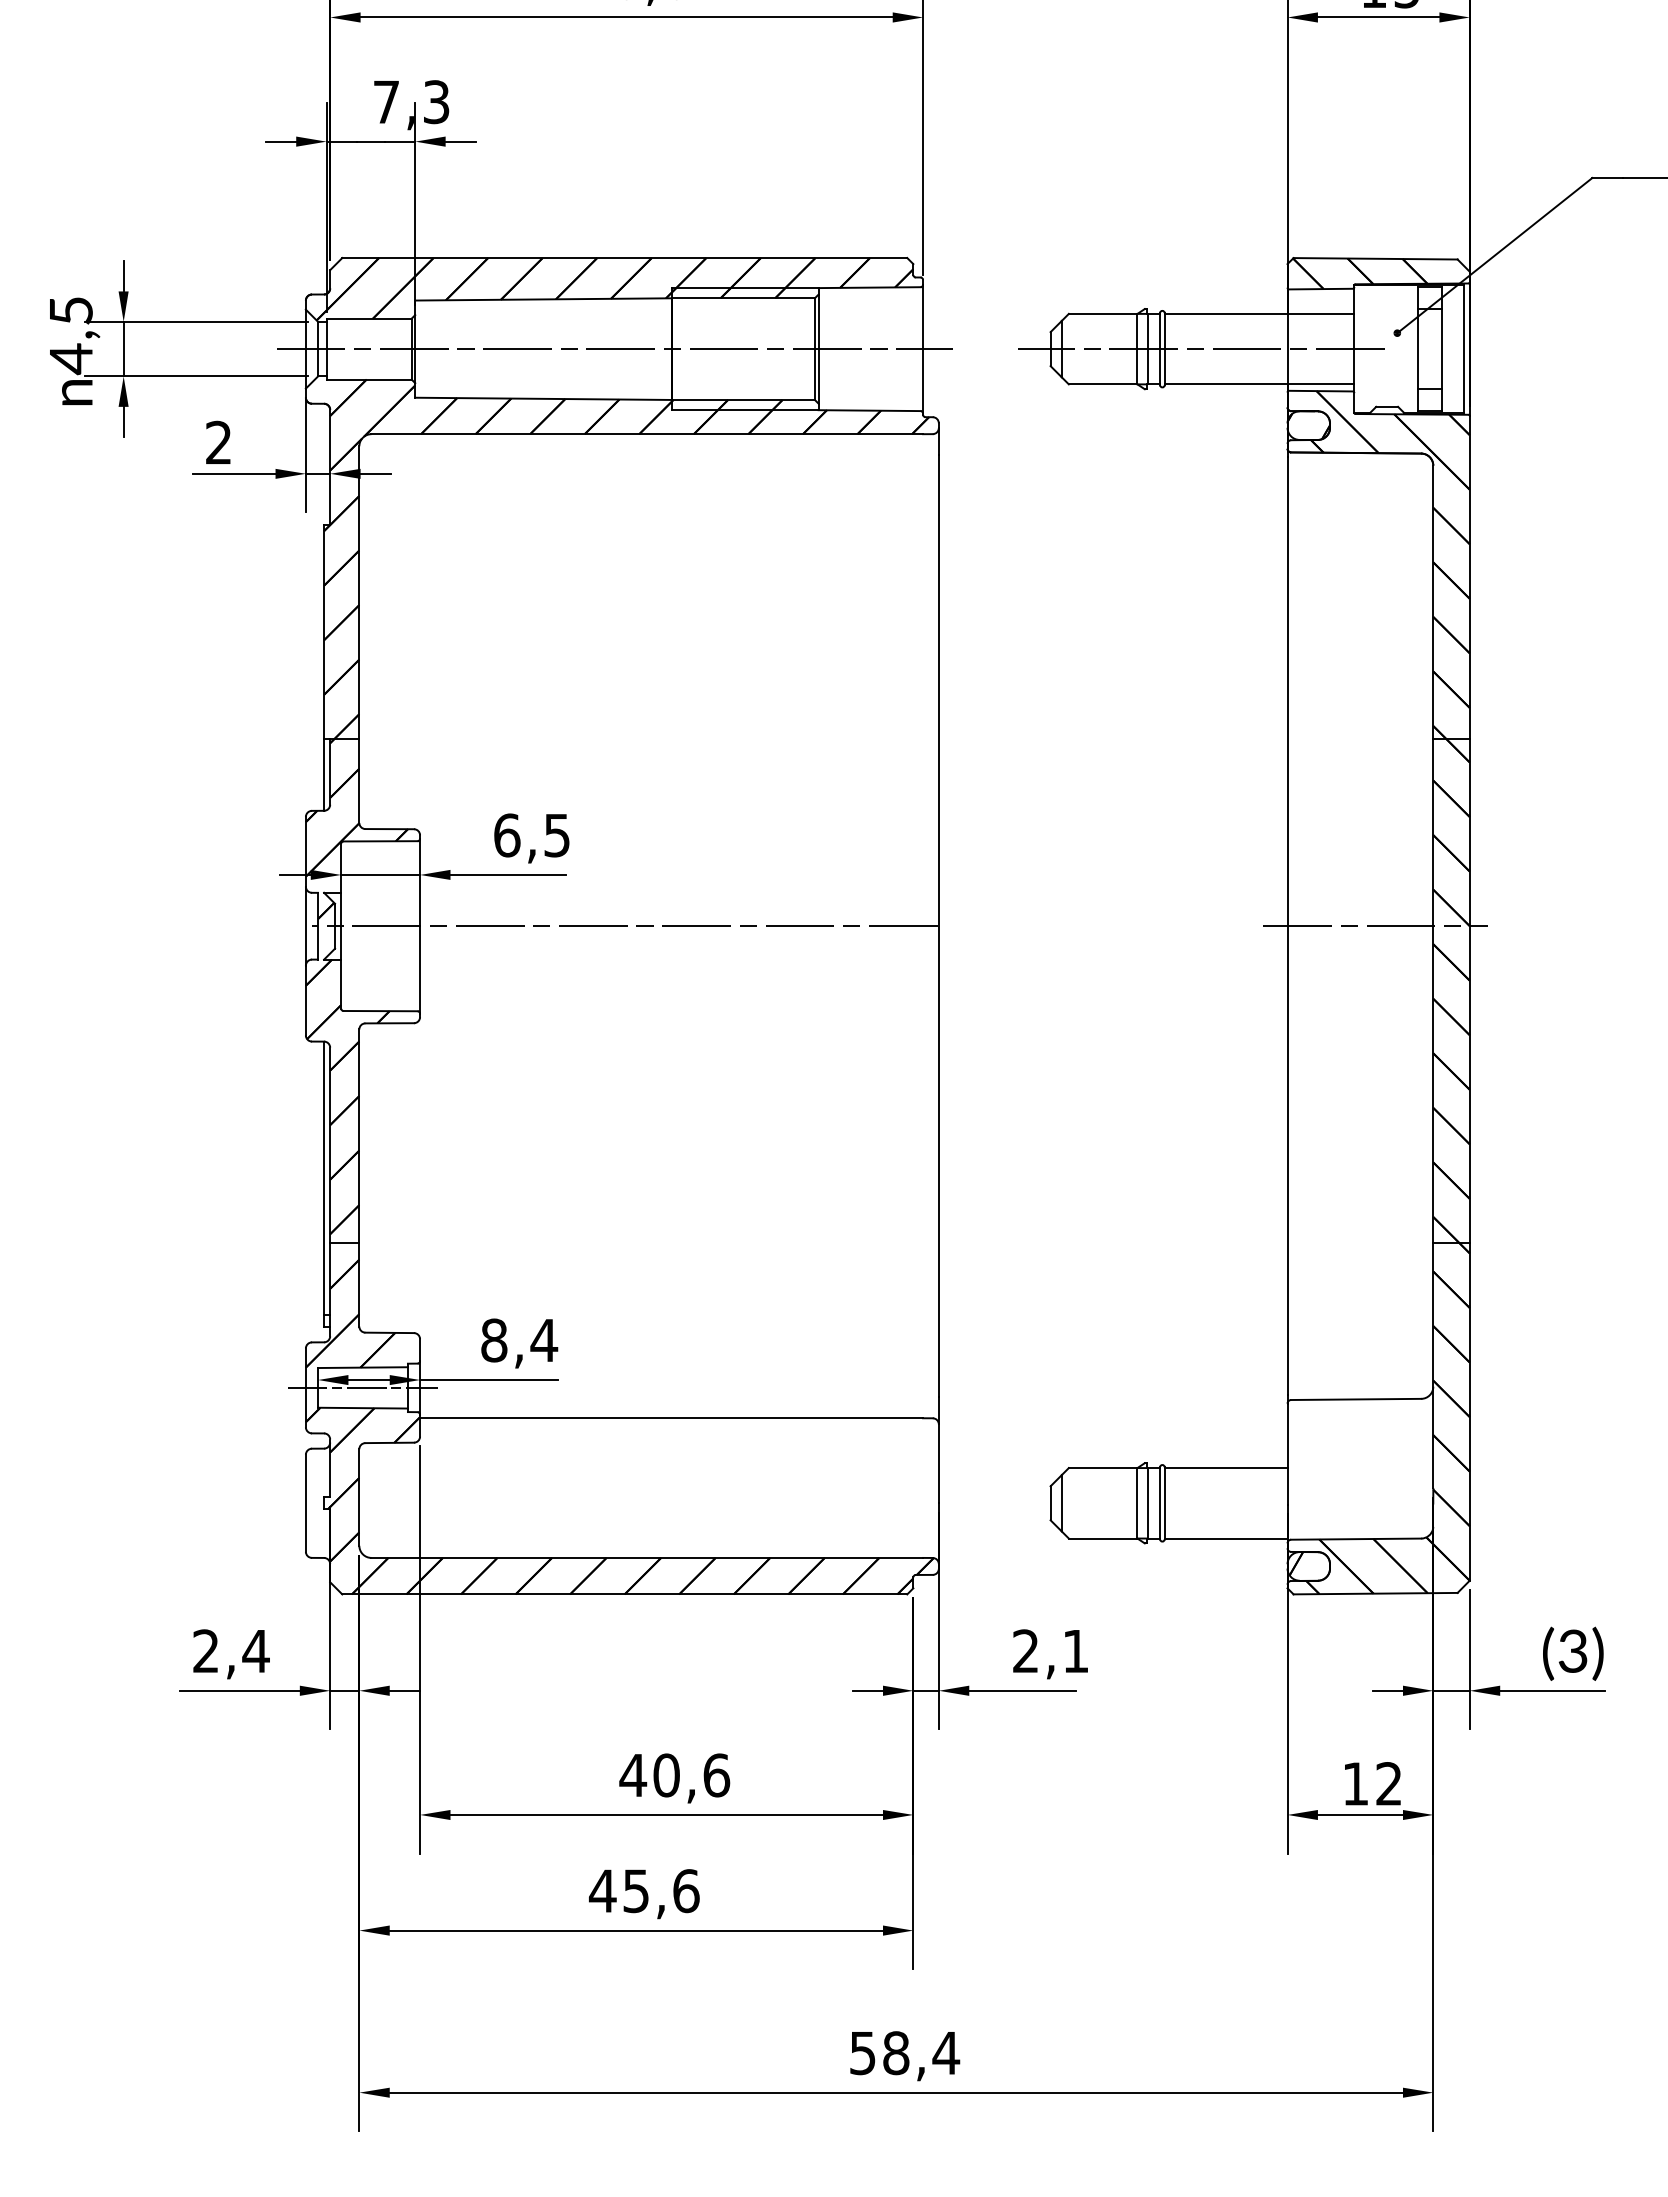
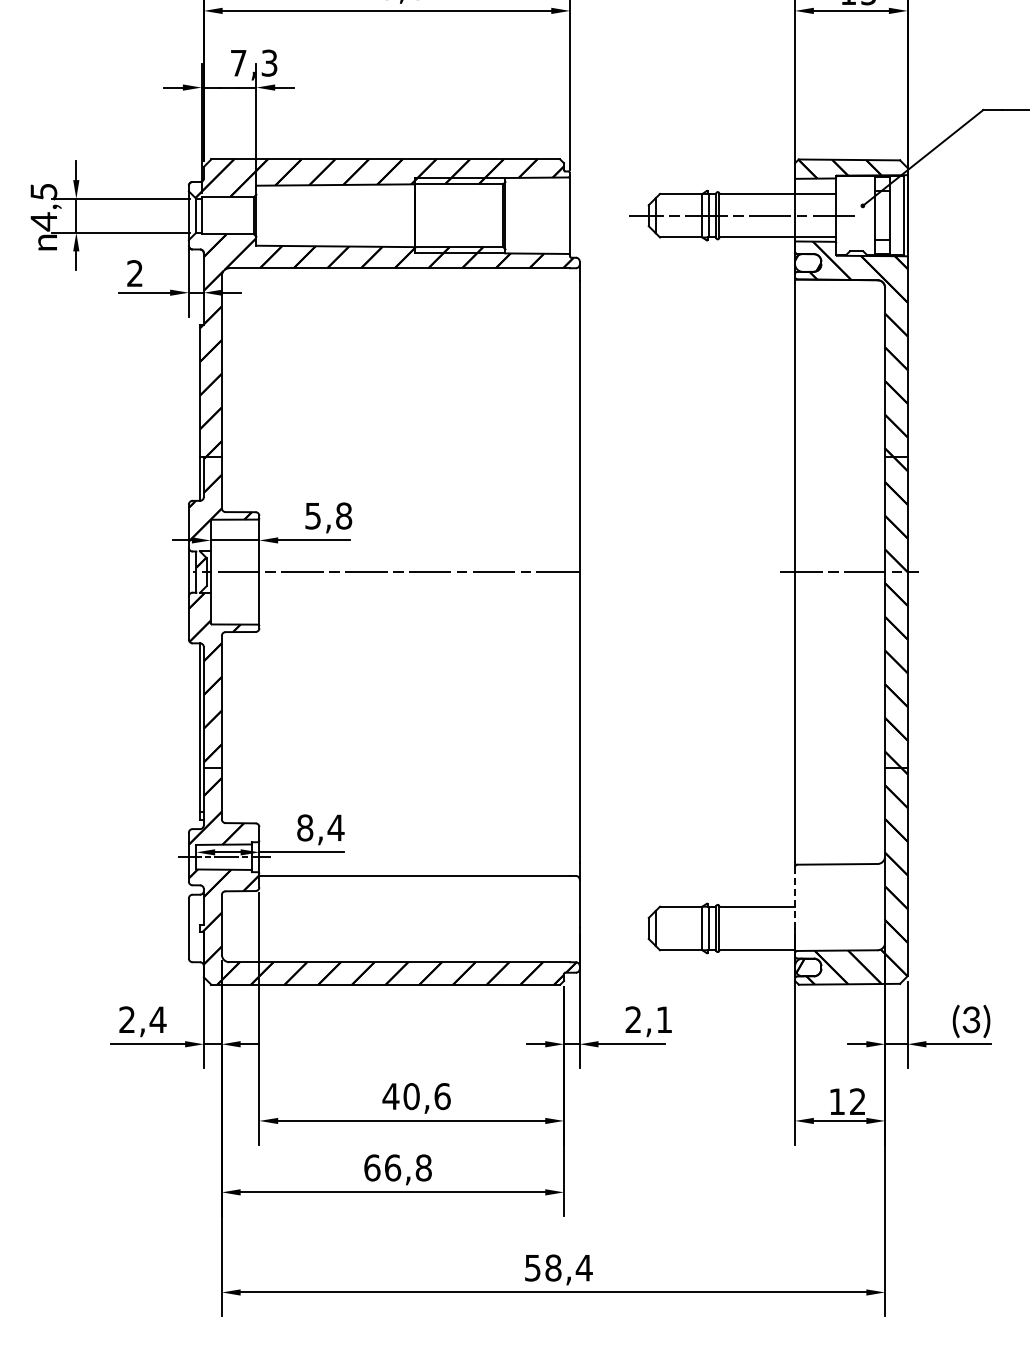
line: (614, 348) -> (379, 215), removed
text: (532, 834) -> (328, 515), 6,5 -> 5,8
line: (1288, 1453) -> (795, 897), solid -> dashed
text: (643, 1890) -> (397, 1167), 45,6 -> 66,8

